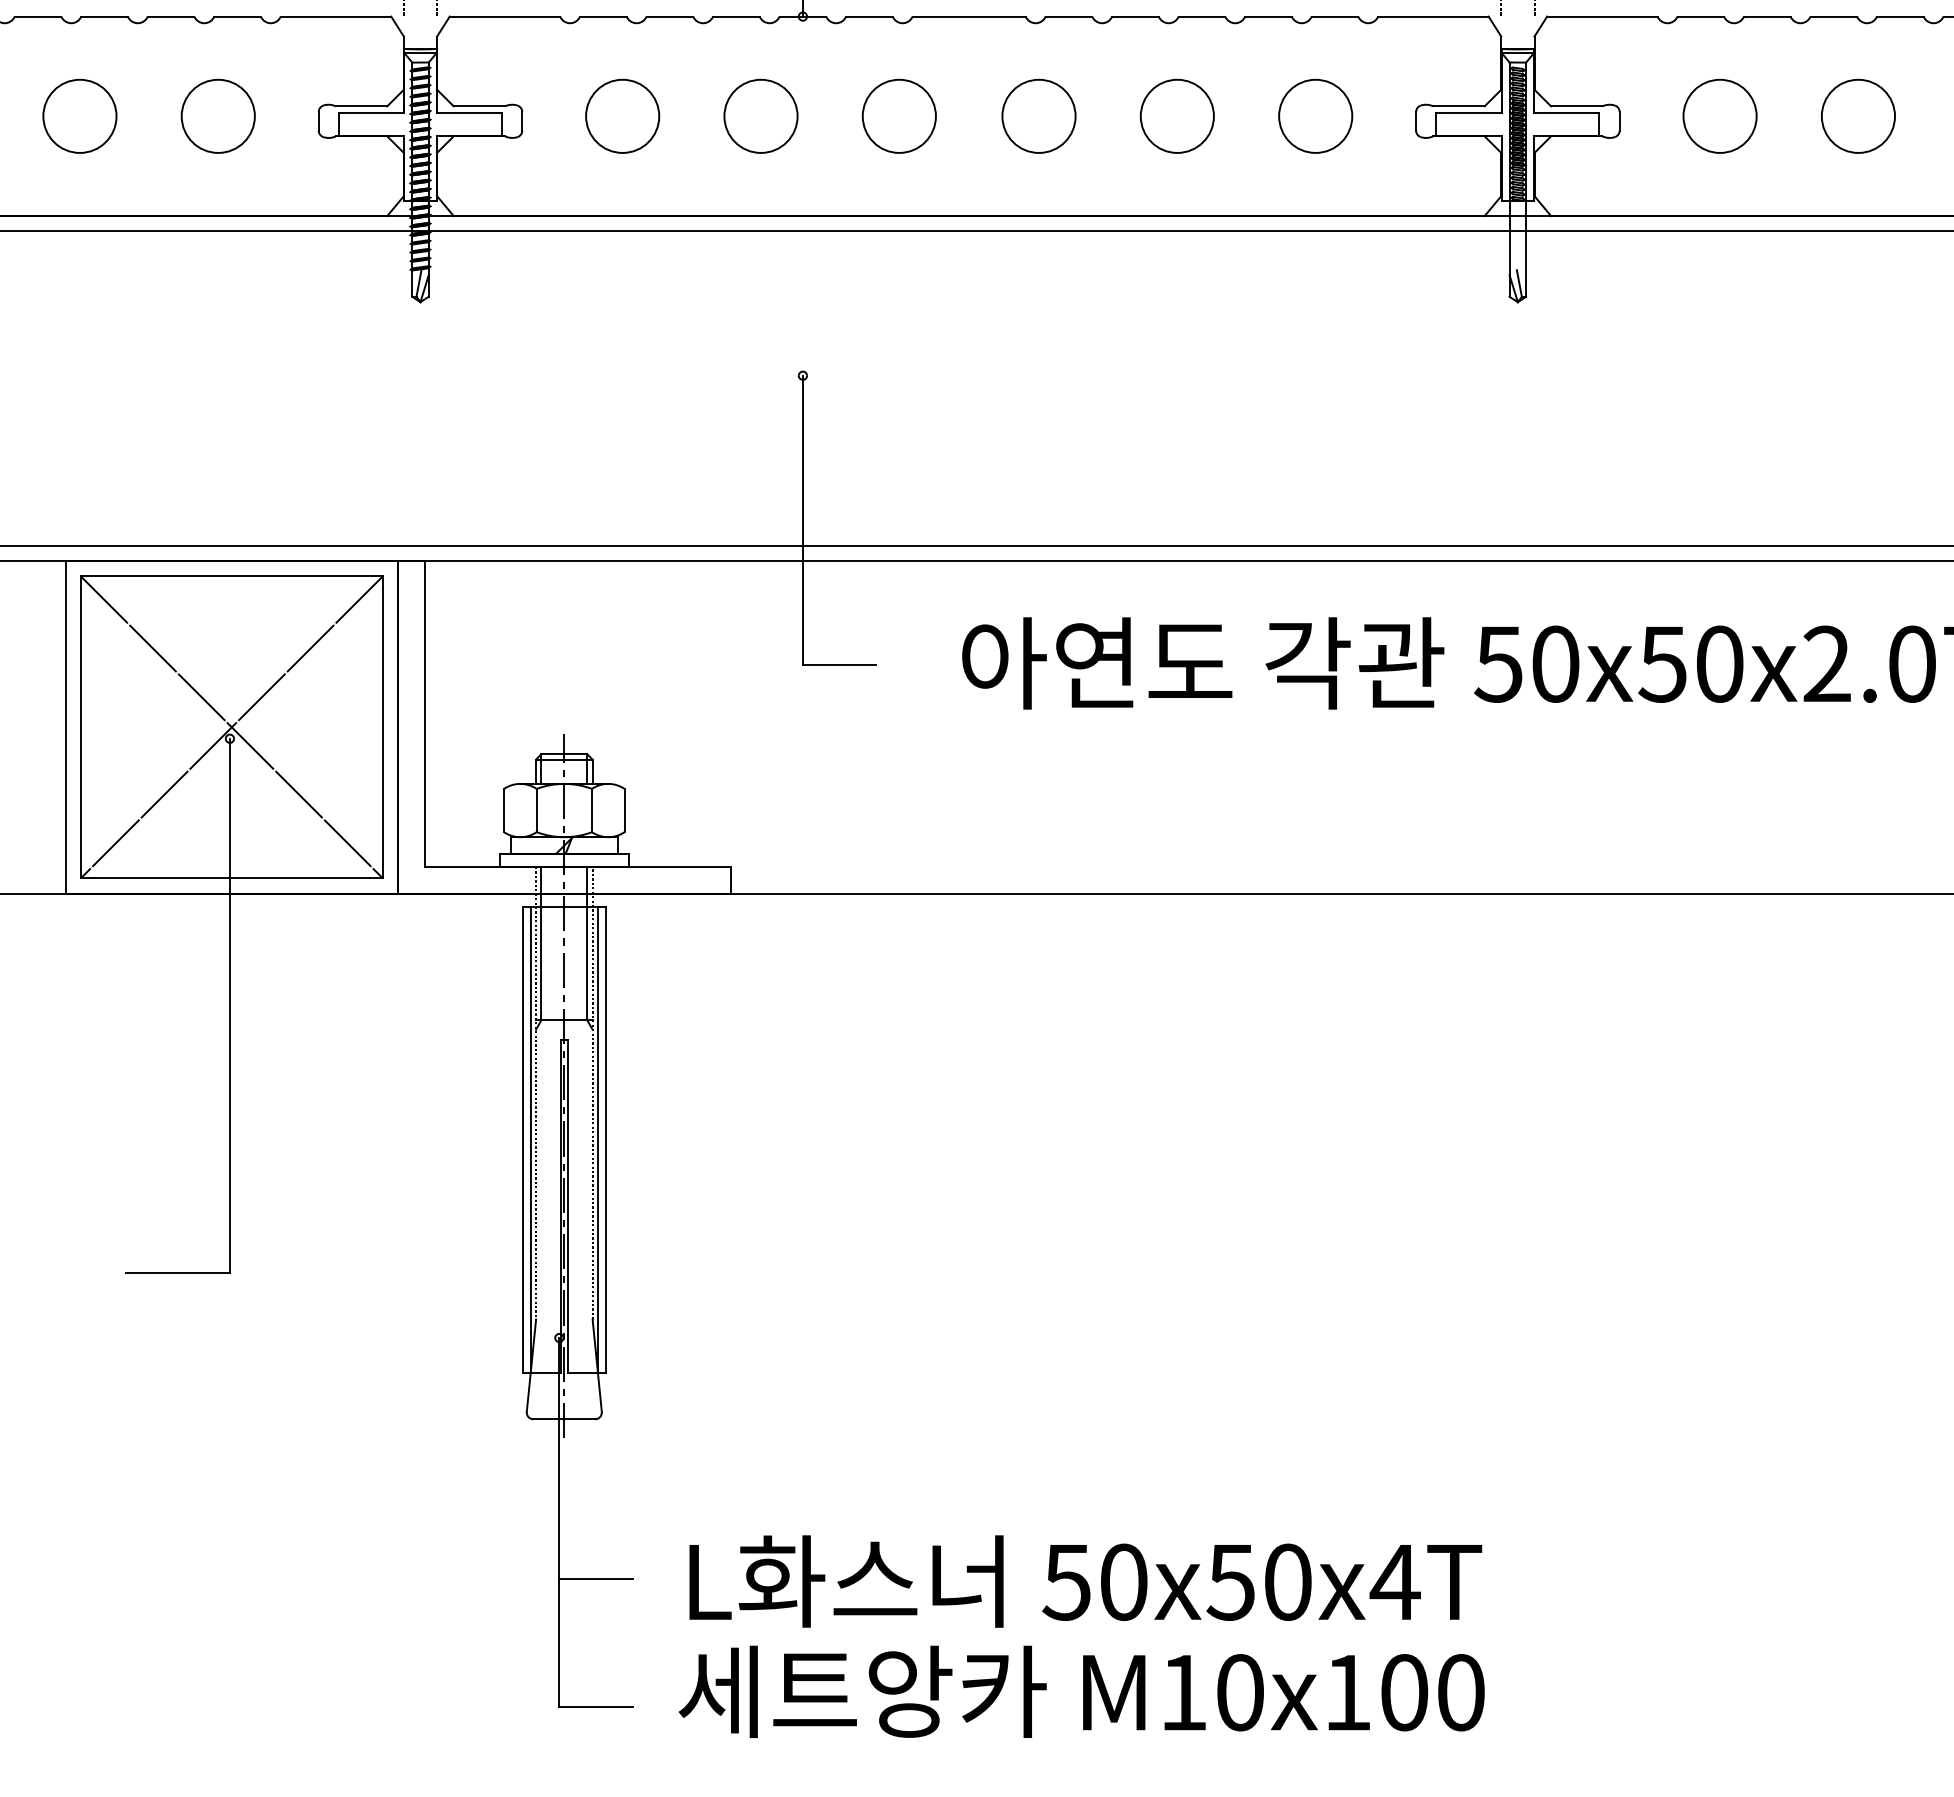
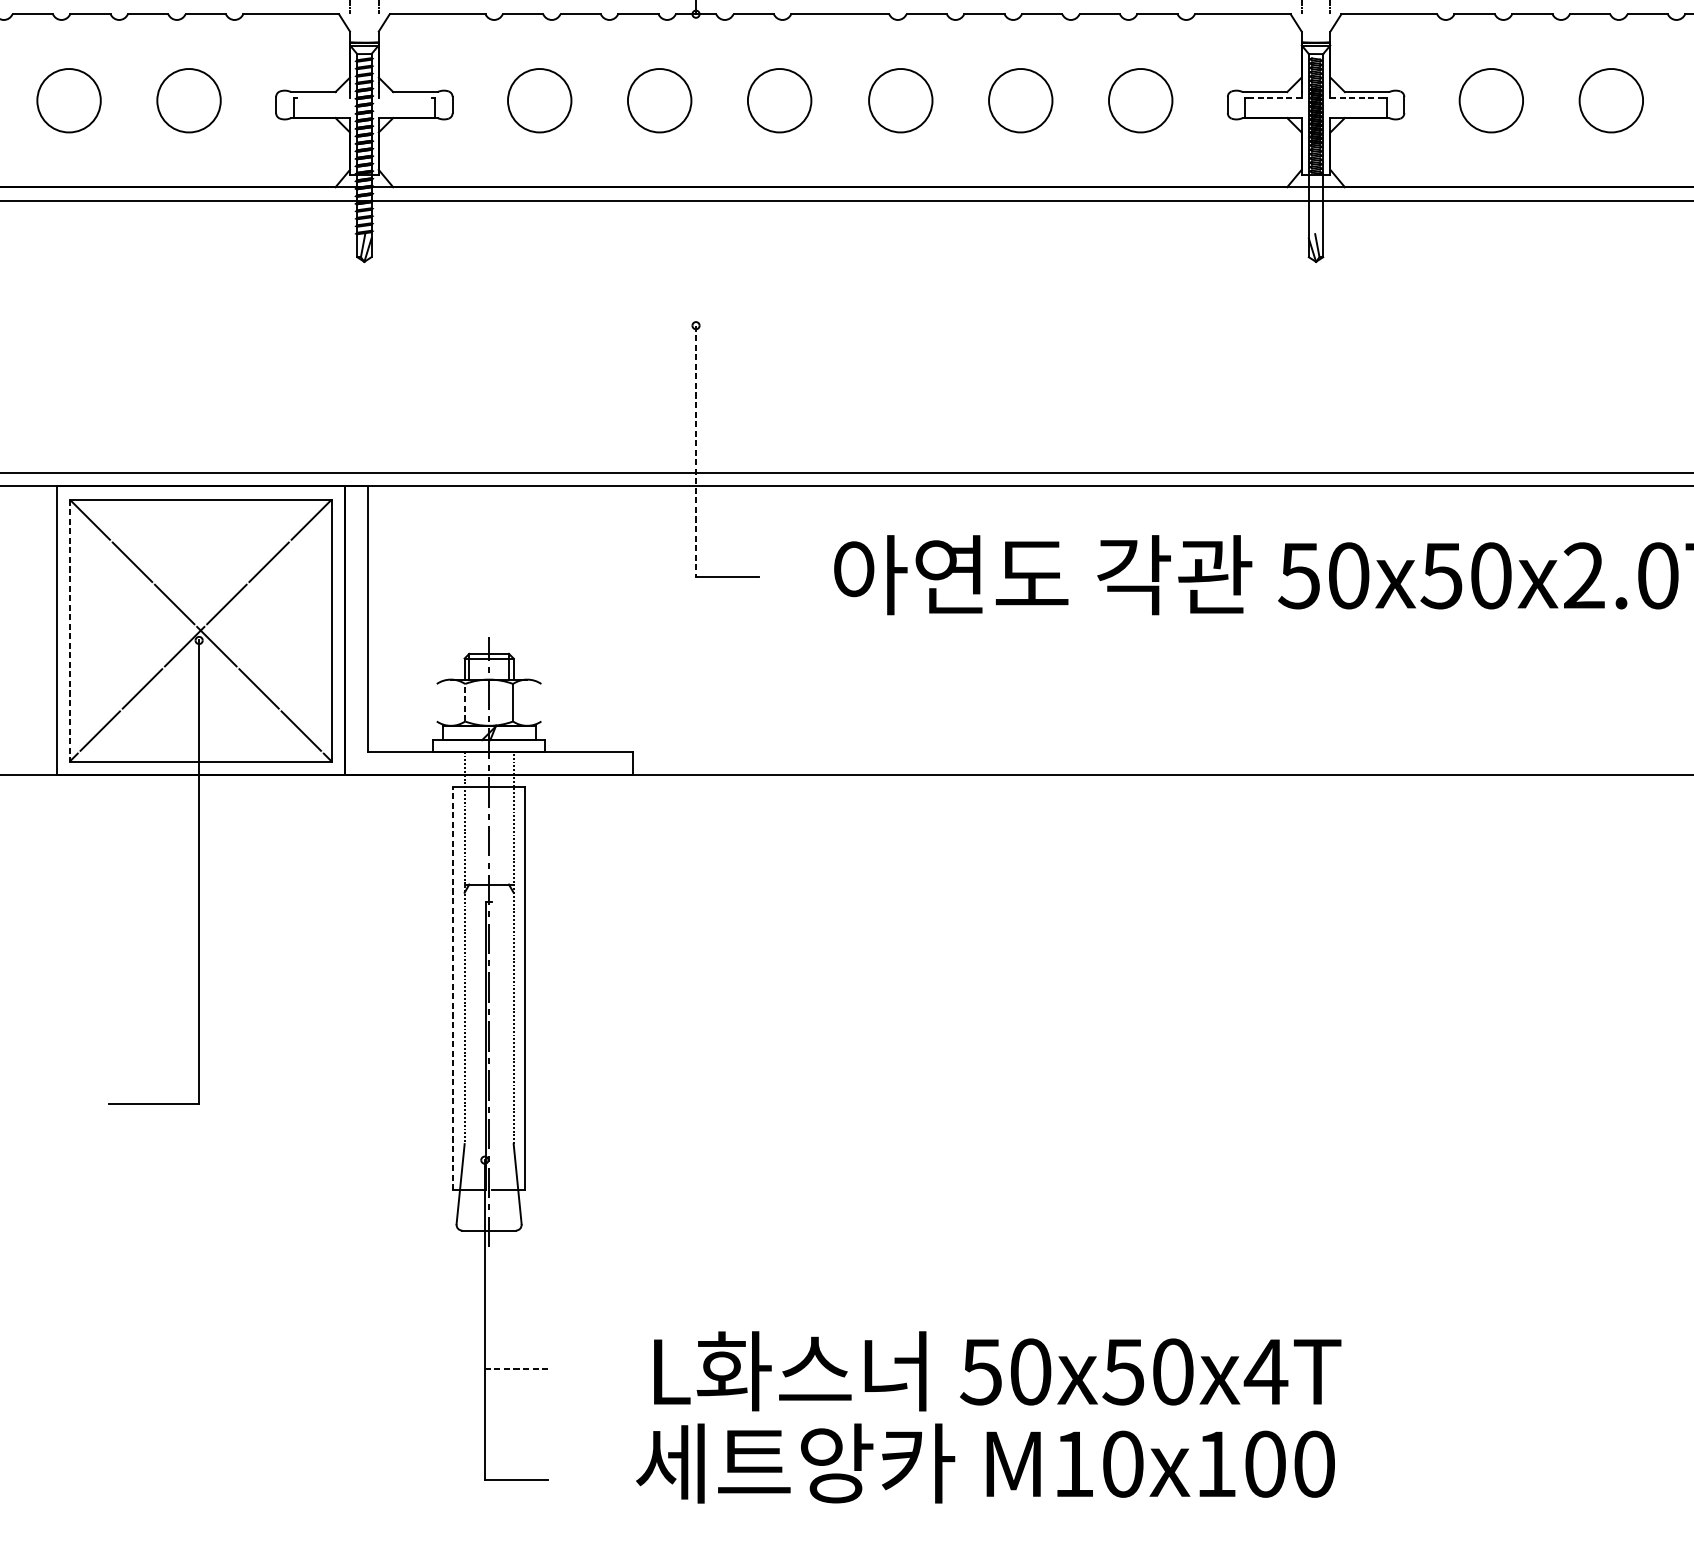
line: (373, 113) -> (323, 98), removed
line: (467, 113) -> (405, 98), removed
line: (1470, 113) -> (1274, 98), solid -> dashed
line: (1565, 113) -> (1357, 98), solid -> dashed
line: (802, 520) -> (695, 451), solid -> dashed
line: (80, 727) -> (69, 630), solid -> dashed
line: (504, 810) -> (437, 702), removed
line: (536, 810) -> (464, 702), solid -> dashed
line: (624, 810) -> (541, 702), removed
line: (541, 943) -> (469, 818), removed
line: (587, 943) -> (509, 818), removed
line: (522, 1139) -> (452, 987), solid -> dashed
line: (530, 1139) -> (459, 987), removed
line: (597, 1139) -> (517, 987), removed
line: (567, 1206) -> (491, 1046), removed
line: (595, 1579) -> (516, 1369), solid -> dashed
text: (1085, 1581) -> (997, 1371), moved
text: (1081, 1691) -> (985, 1463), moved

